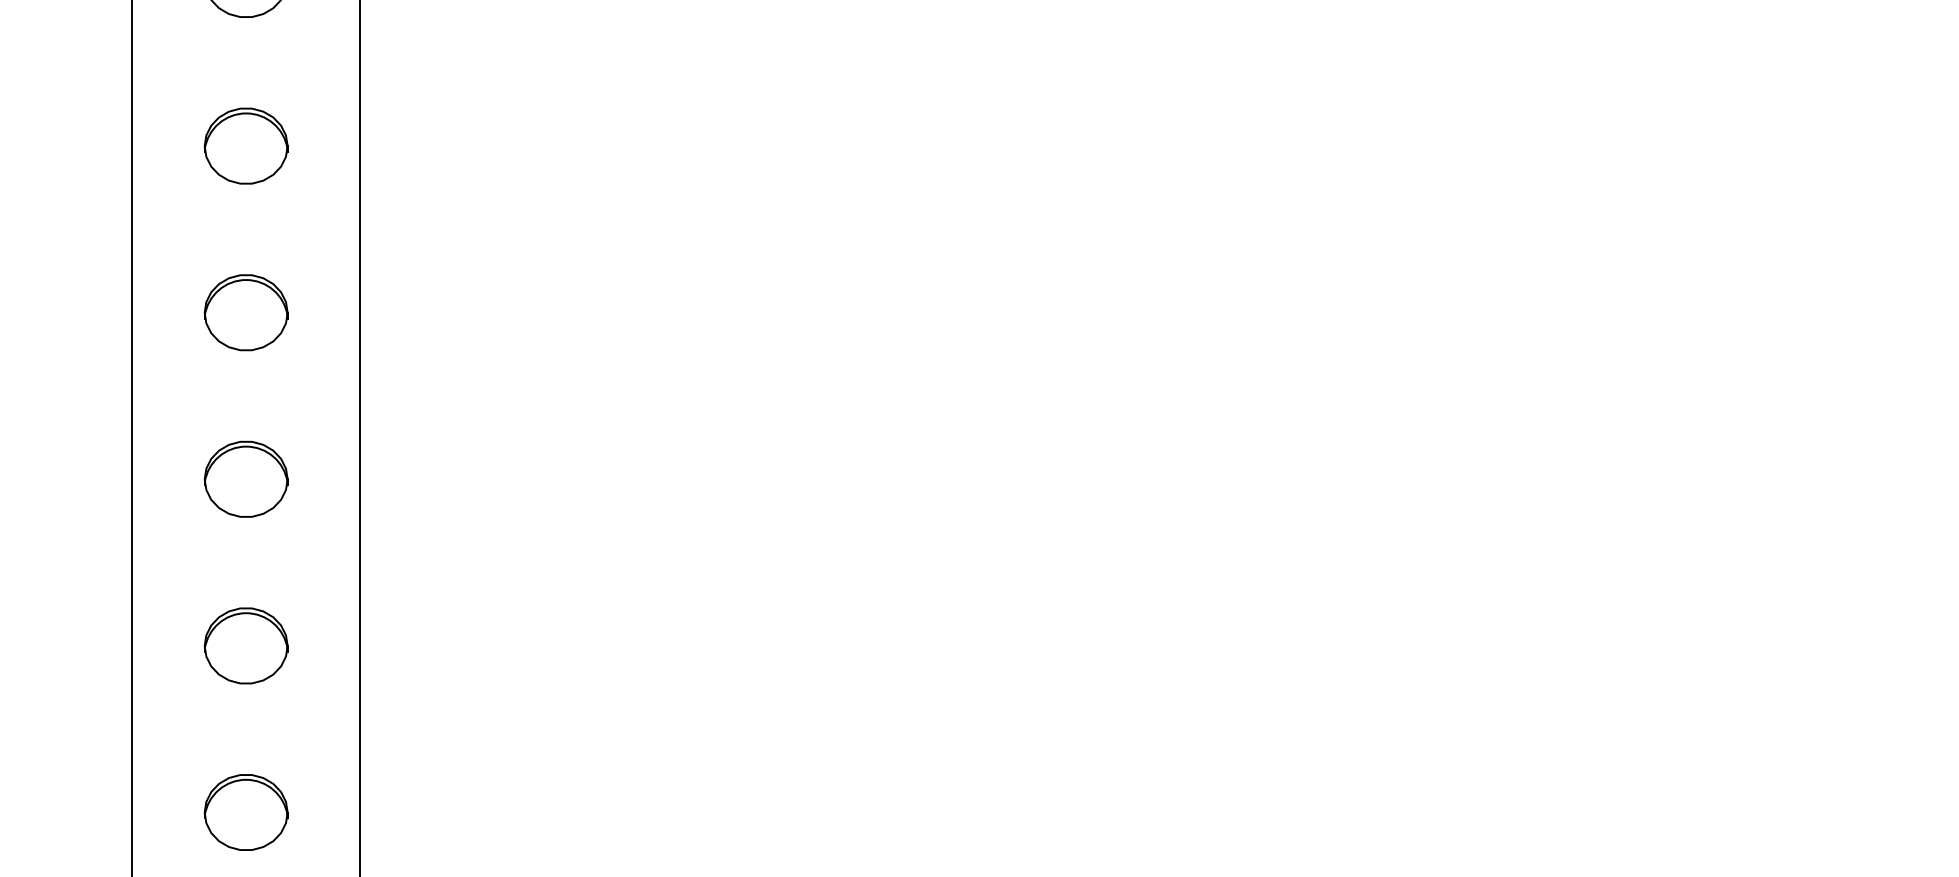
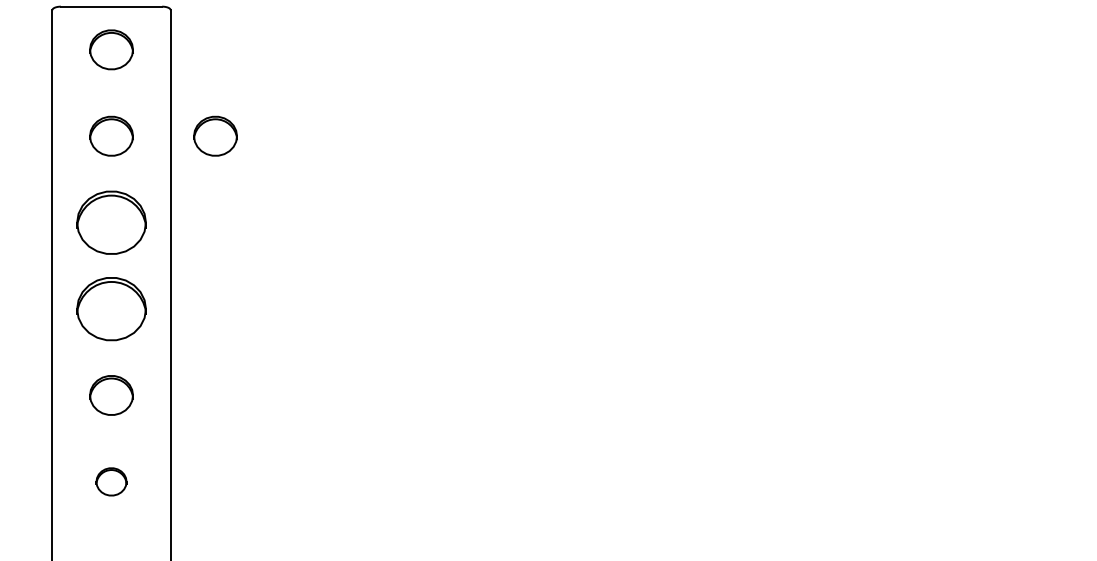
part: (446, 144) -> (215, 135), added
part: (246, 312) -> (111, 222), size x1.6
part: (246, 478) -> (111, 308), size x1.6
part: (246, 811) -> (111, 481), size x0.7

